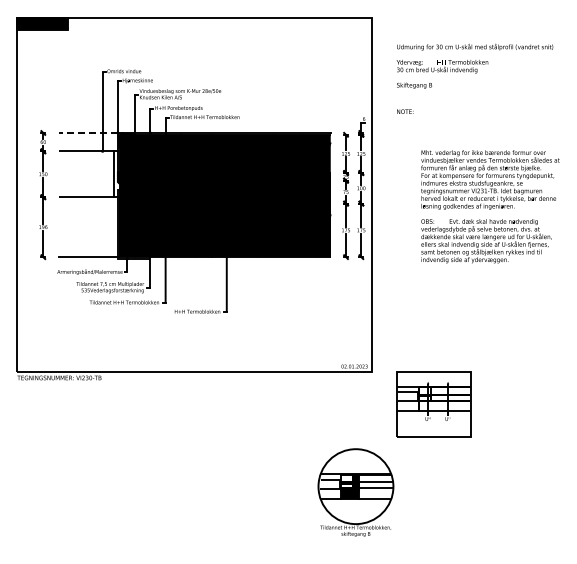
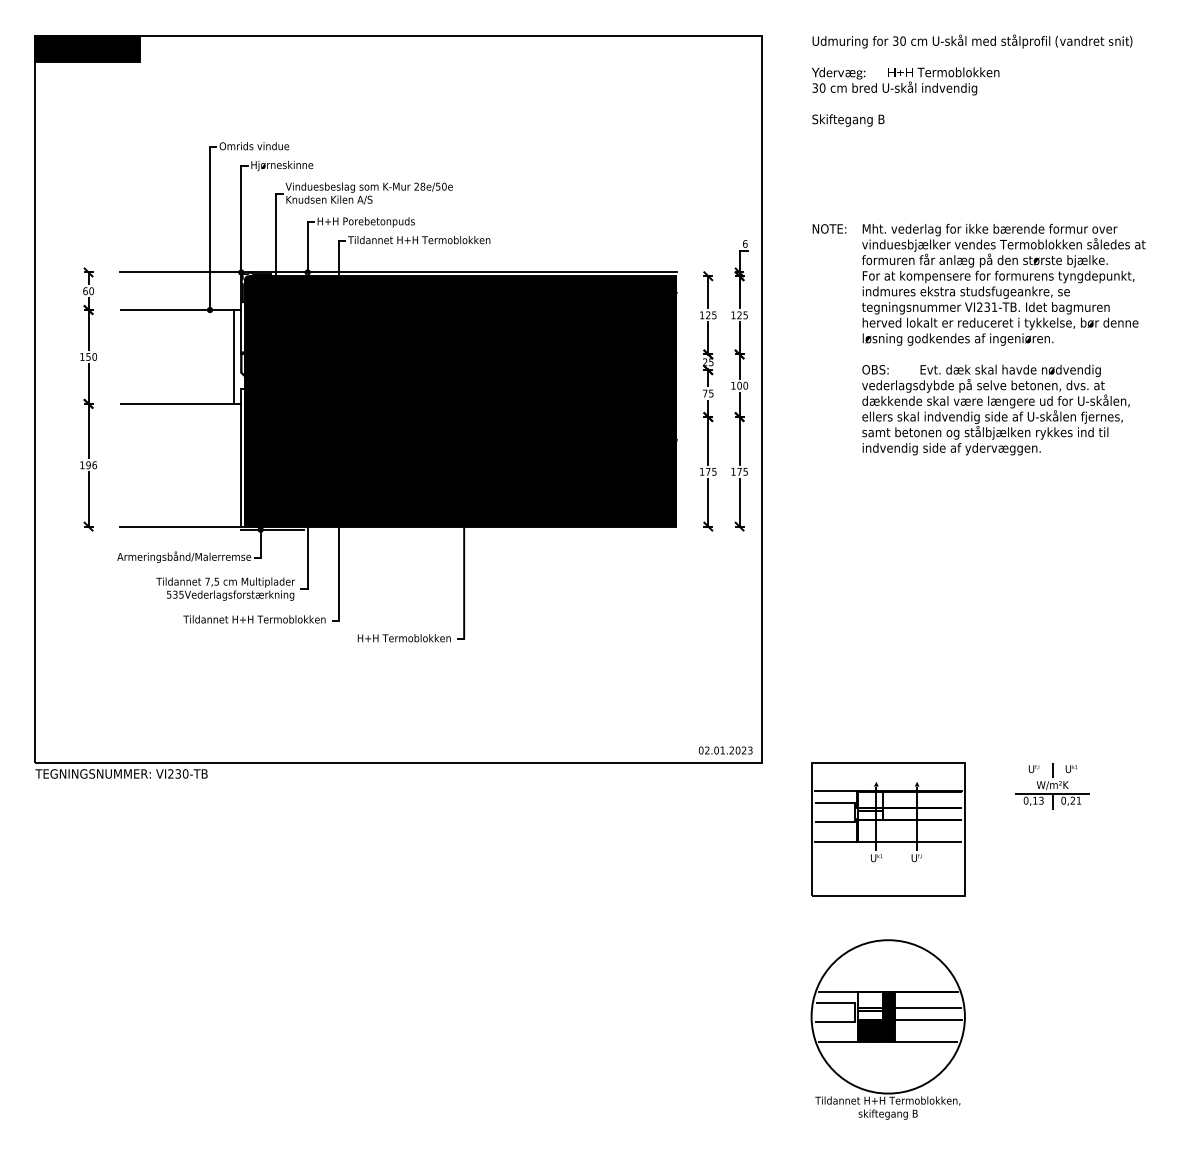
text: (474, 65) -> (971, 79), moved
line: (88, 132) -> (181, 271), dashed -> solid
text: (490, 206) -> (1003, 339), moved
part: (514, 383) -> (1053, 785), added
part: (355, 492) -> (887, 1028), moved

